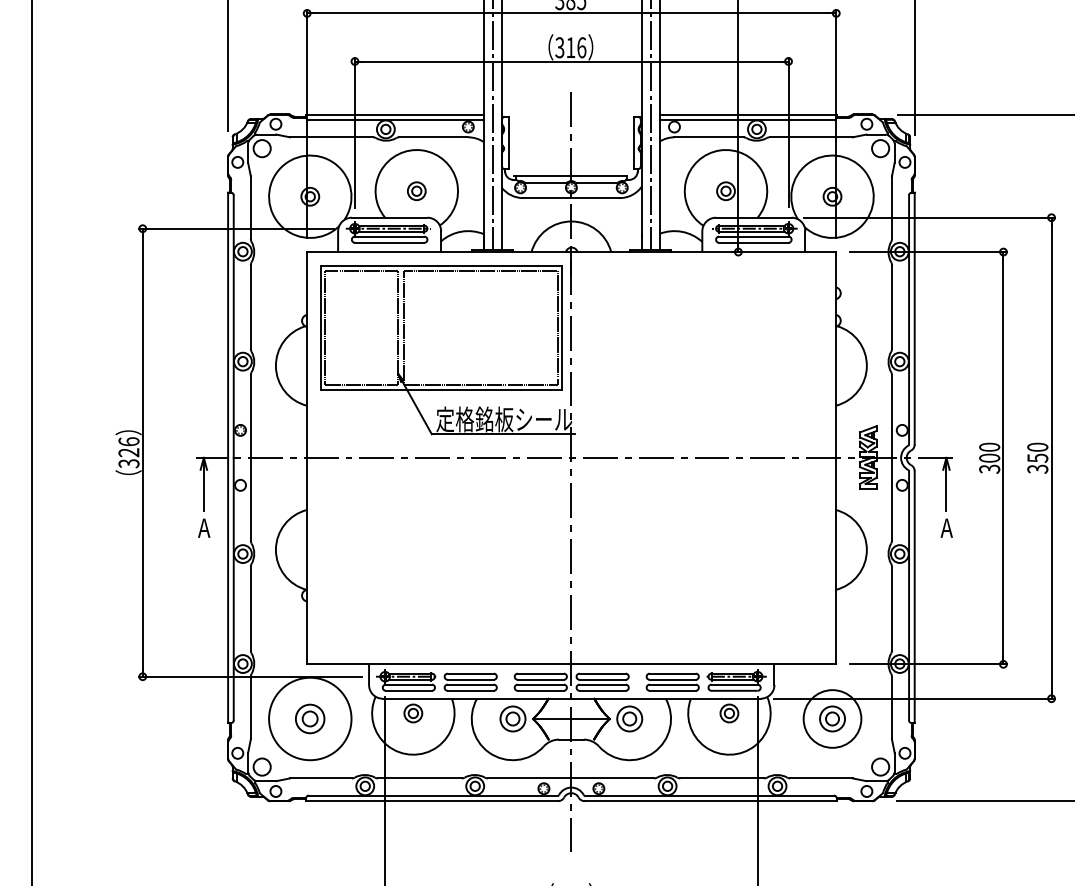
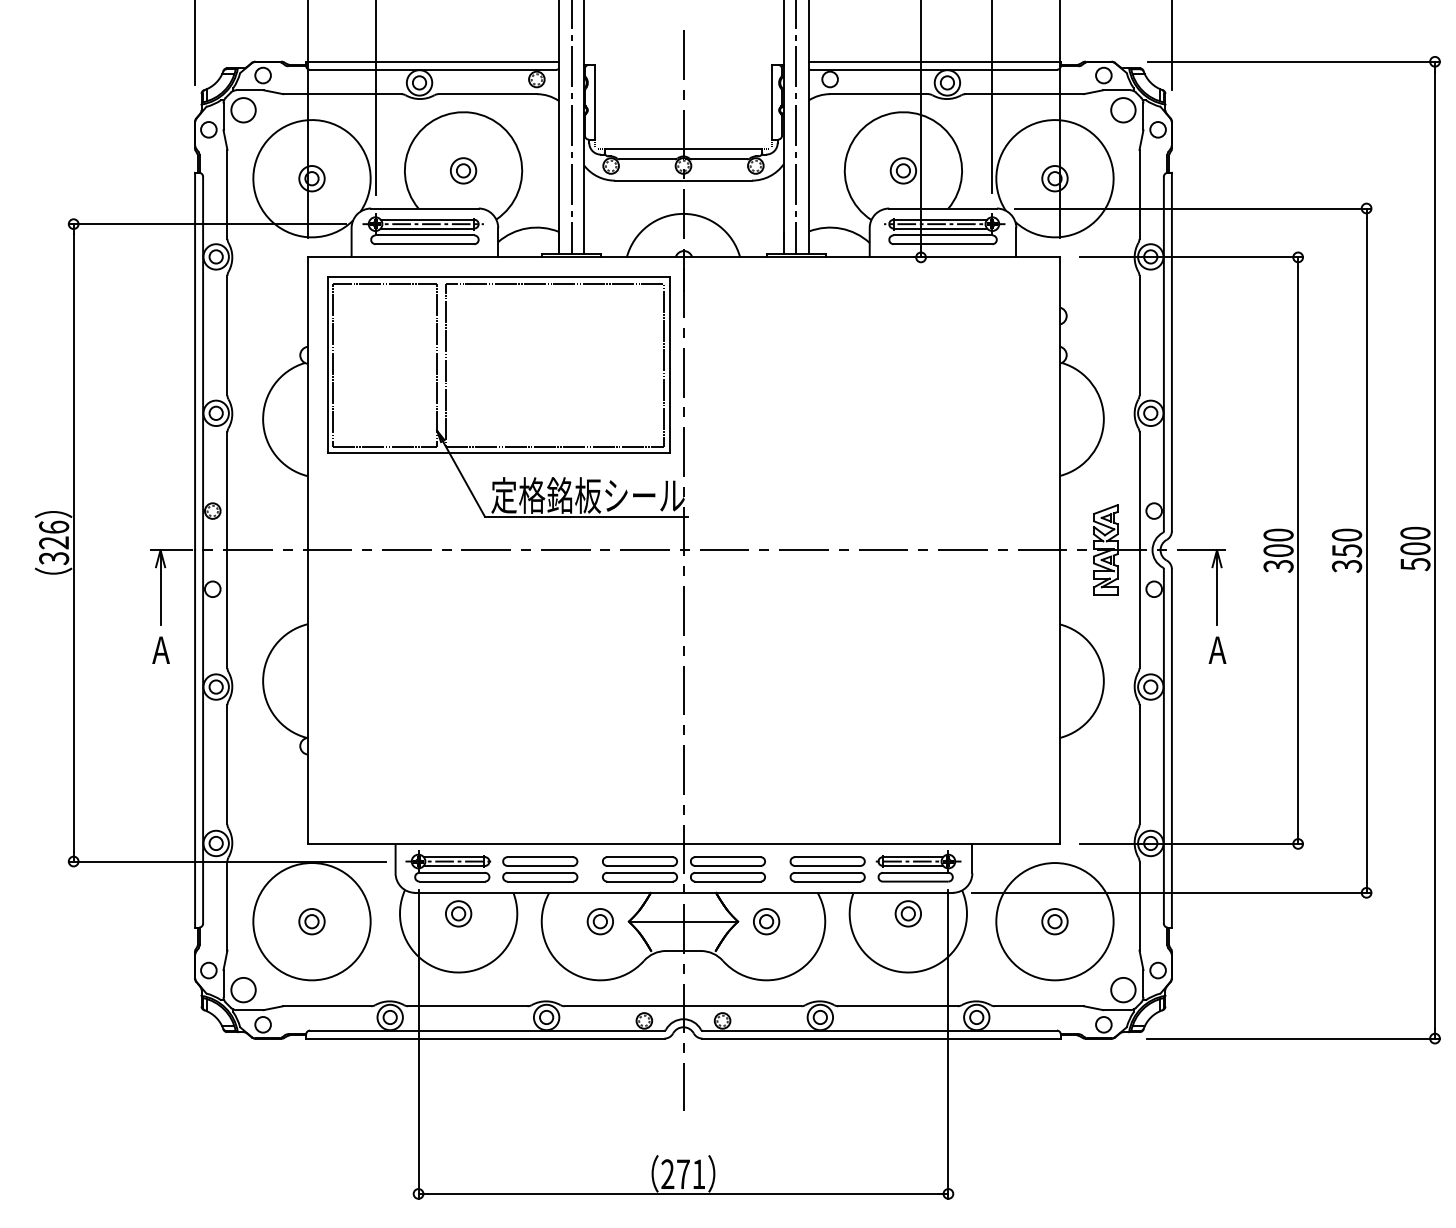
part: (310, 718) -> (312, 920), size x0.62
part: (512, 718) -> (599, 920), size x0.71
part: (629, 718) -> (766, 920), size x0.71
circle: (832, 718) -> (1054, 920), size x1.43
part: (832, 718) -> (1054, 920), size x0.71

